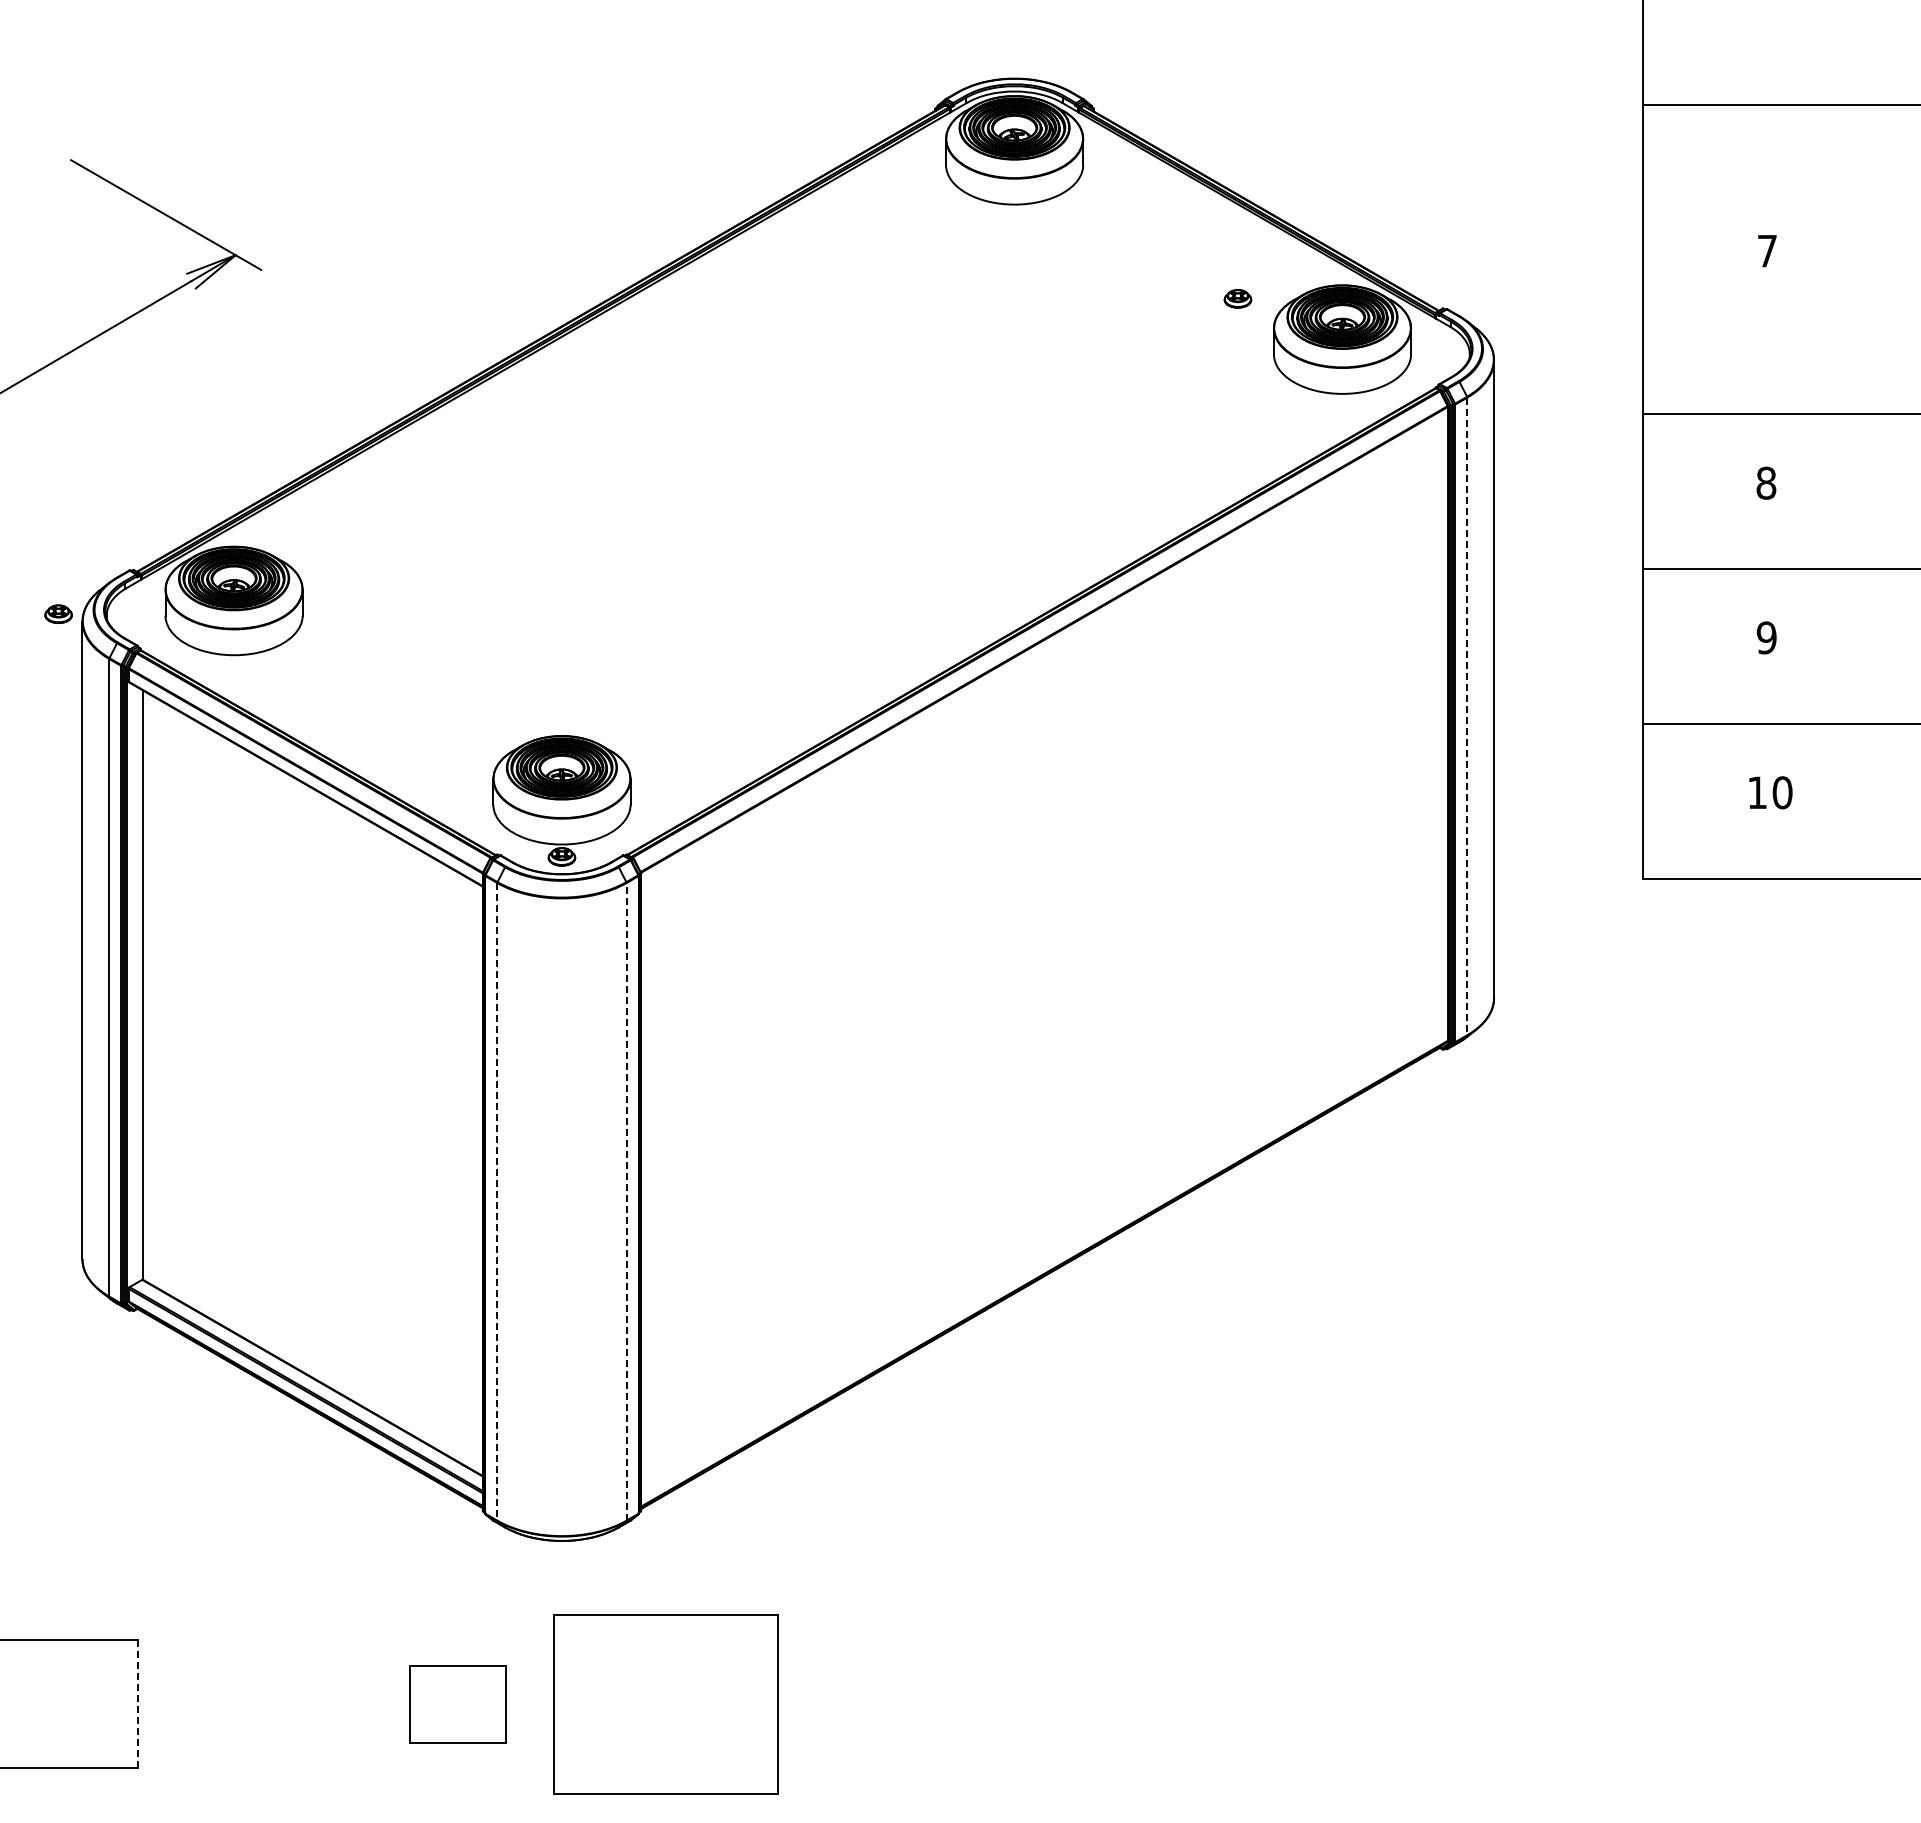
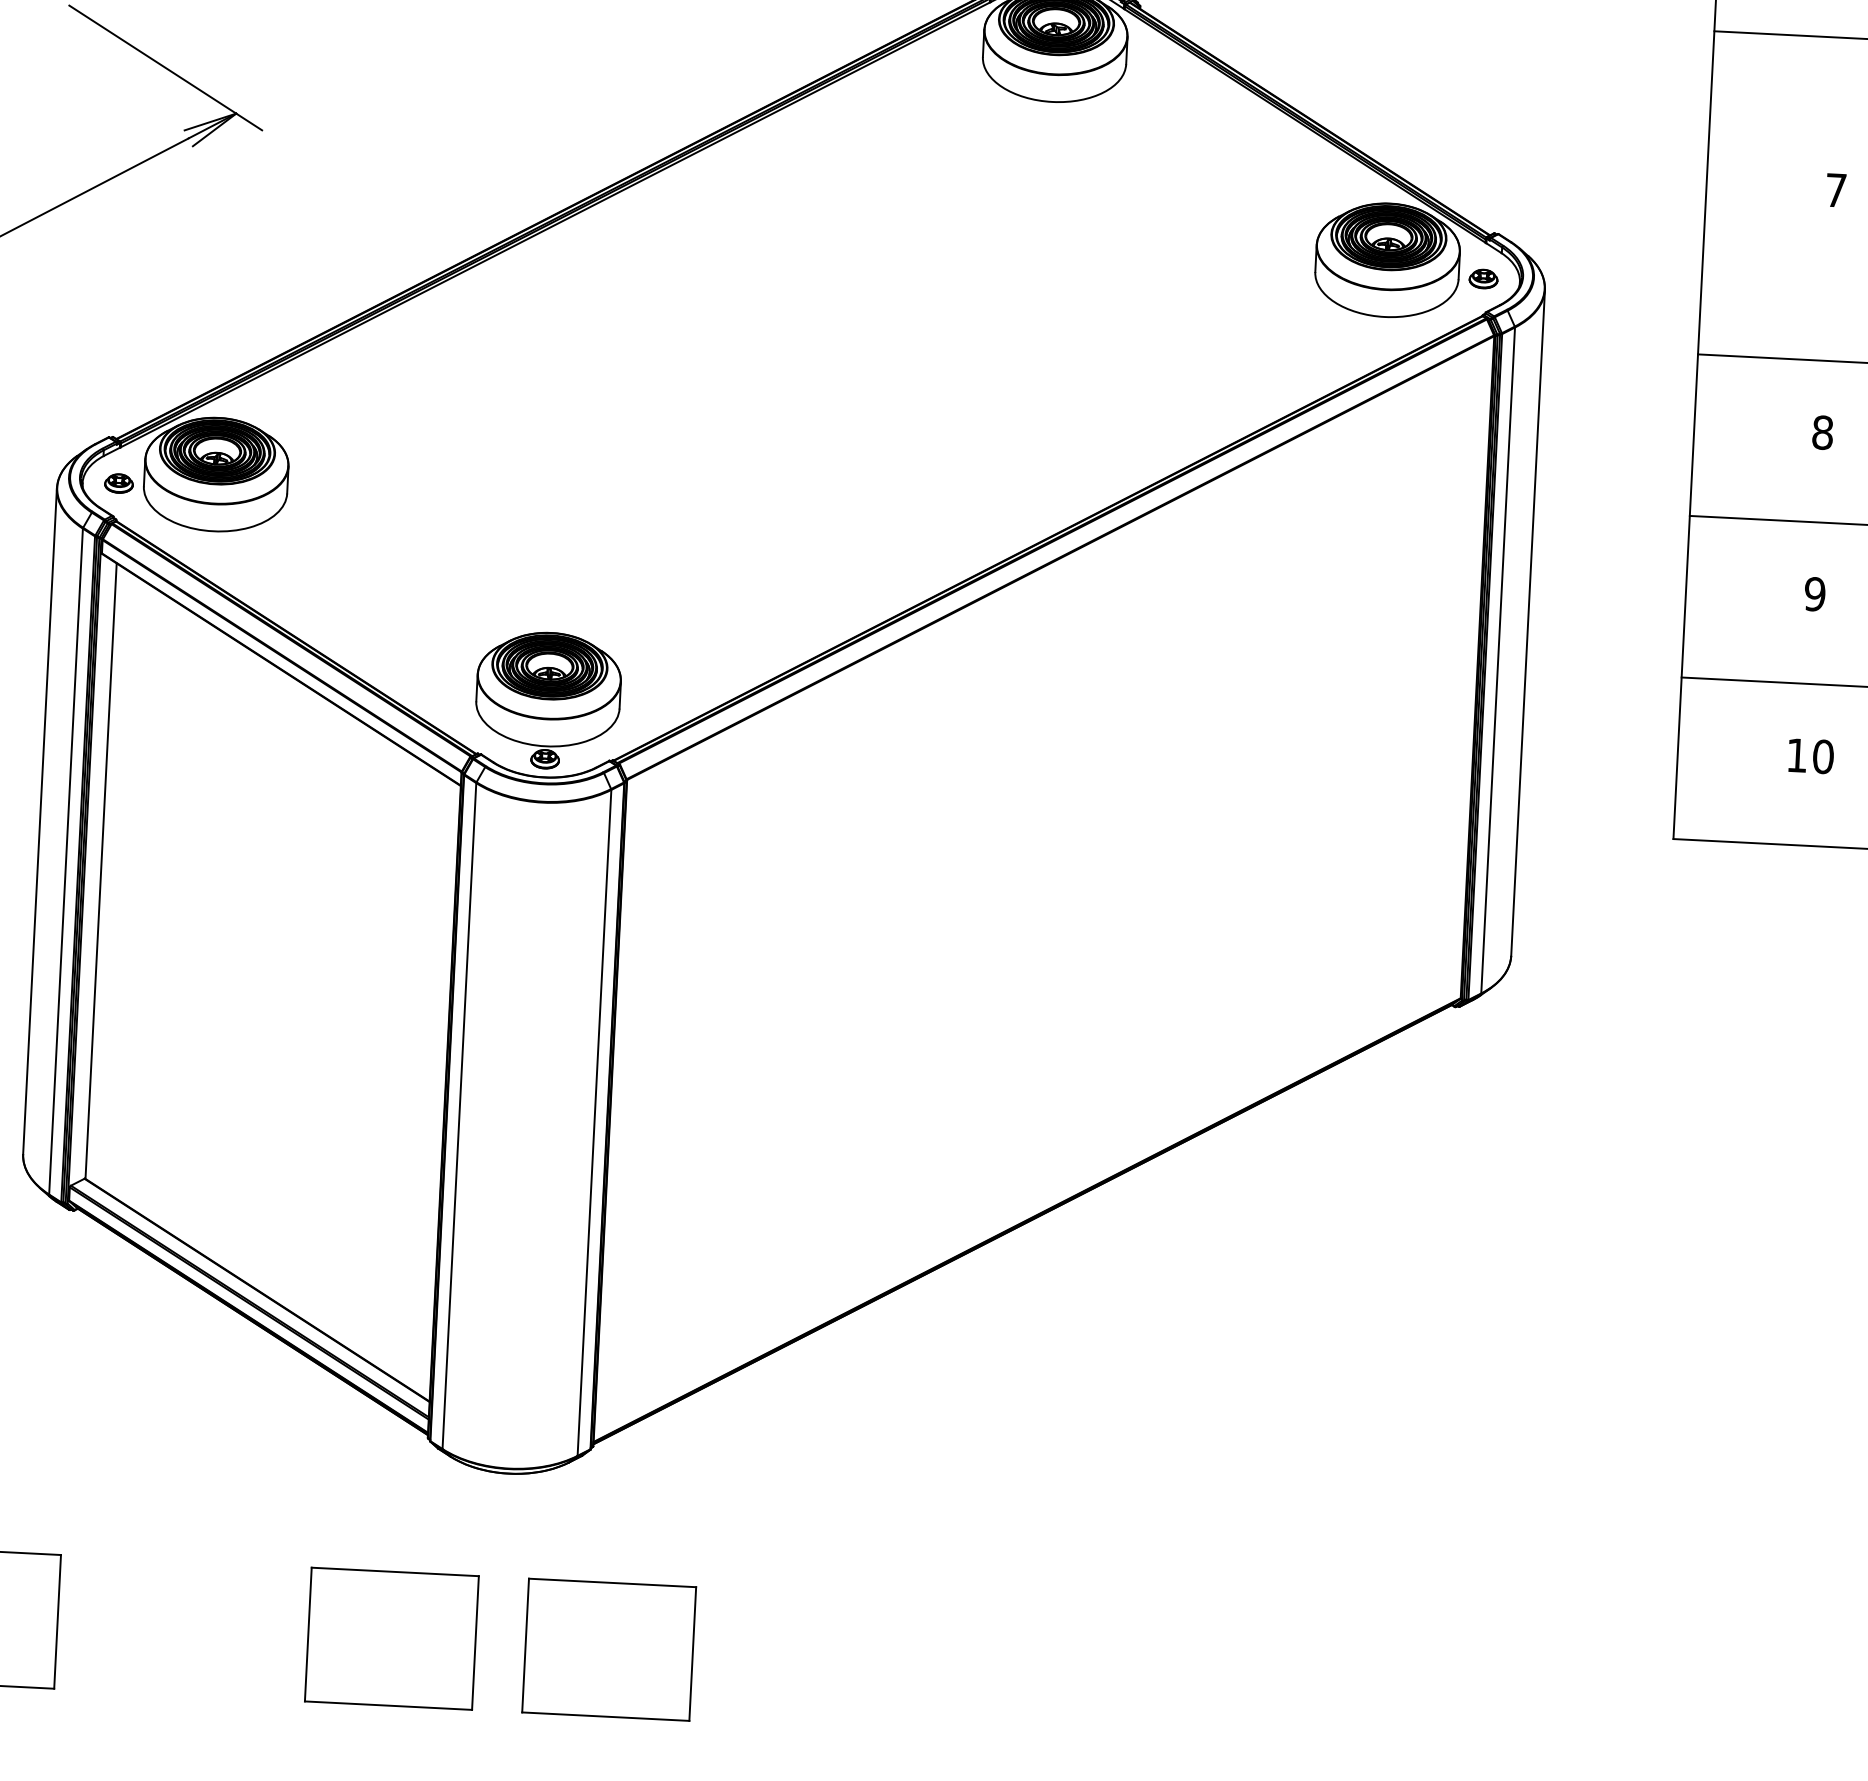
part: (1237, 298) -> (1483, 278), moved
part: (58, 613) -> (118, 482), moved
line: (1467, 716) -> (1498, 660), dashed -> solid
line: (497, 1201) -> (459, 1115), dashed -> solid
line: (626, 1201) -> (594, 1122), dashed -> solid
part: (457, 1703) -> (391, 1637), size x1.67
part: (665, 1703) -> (608, 1648), size x0.71
line: (138, 1704) -> (58, 1622), dashed -> solid

